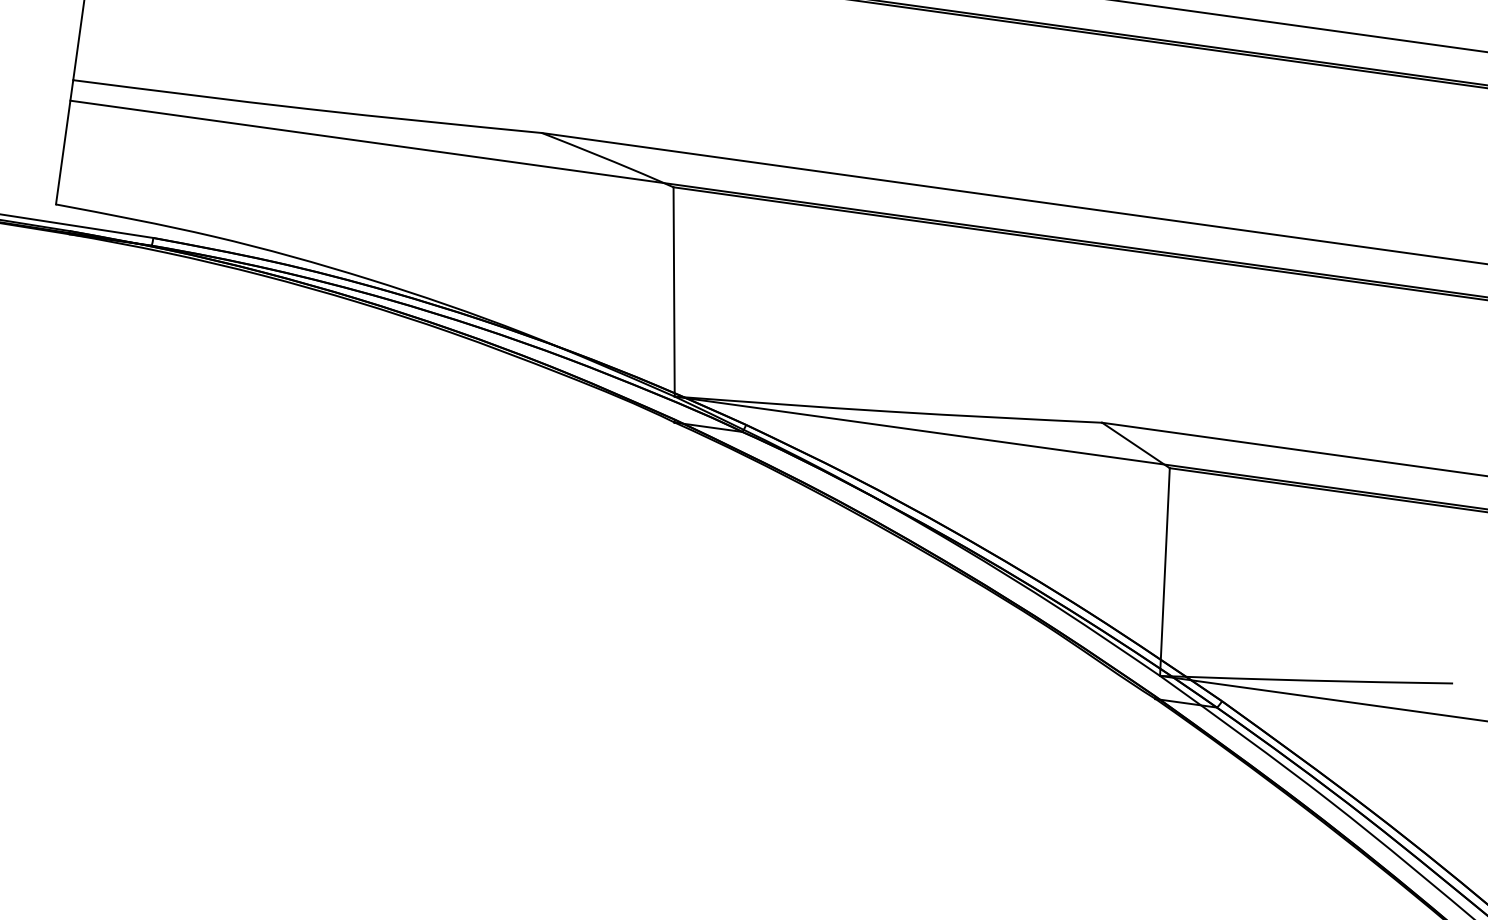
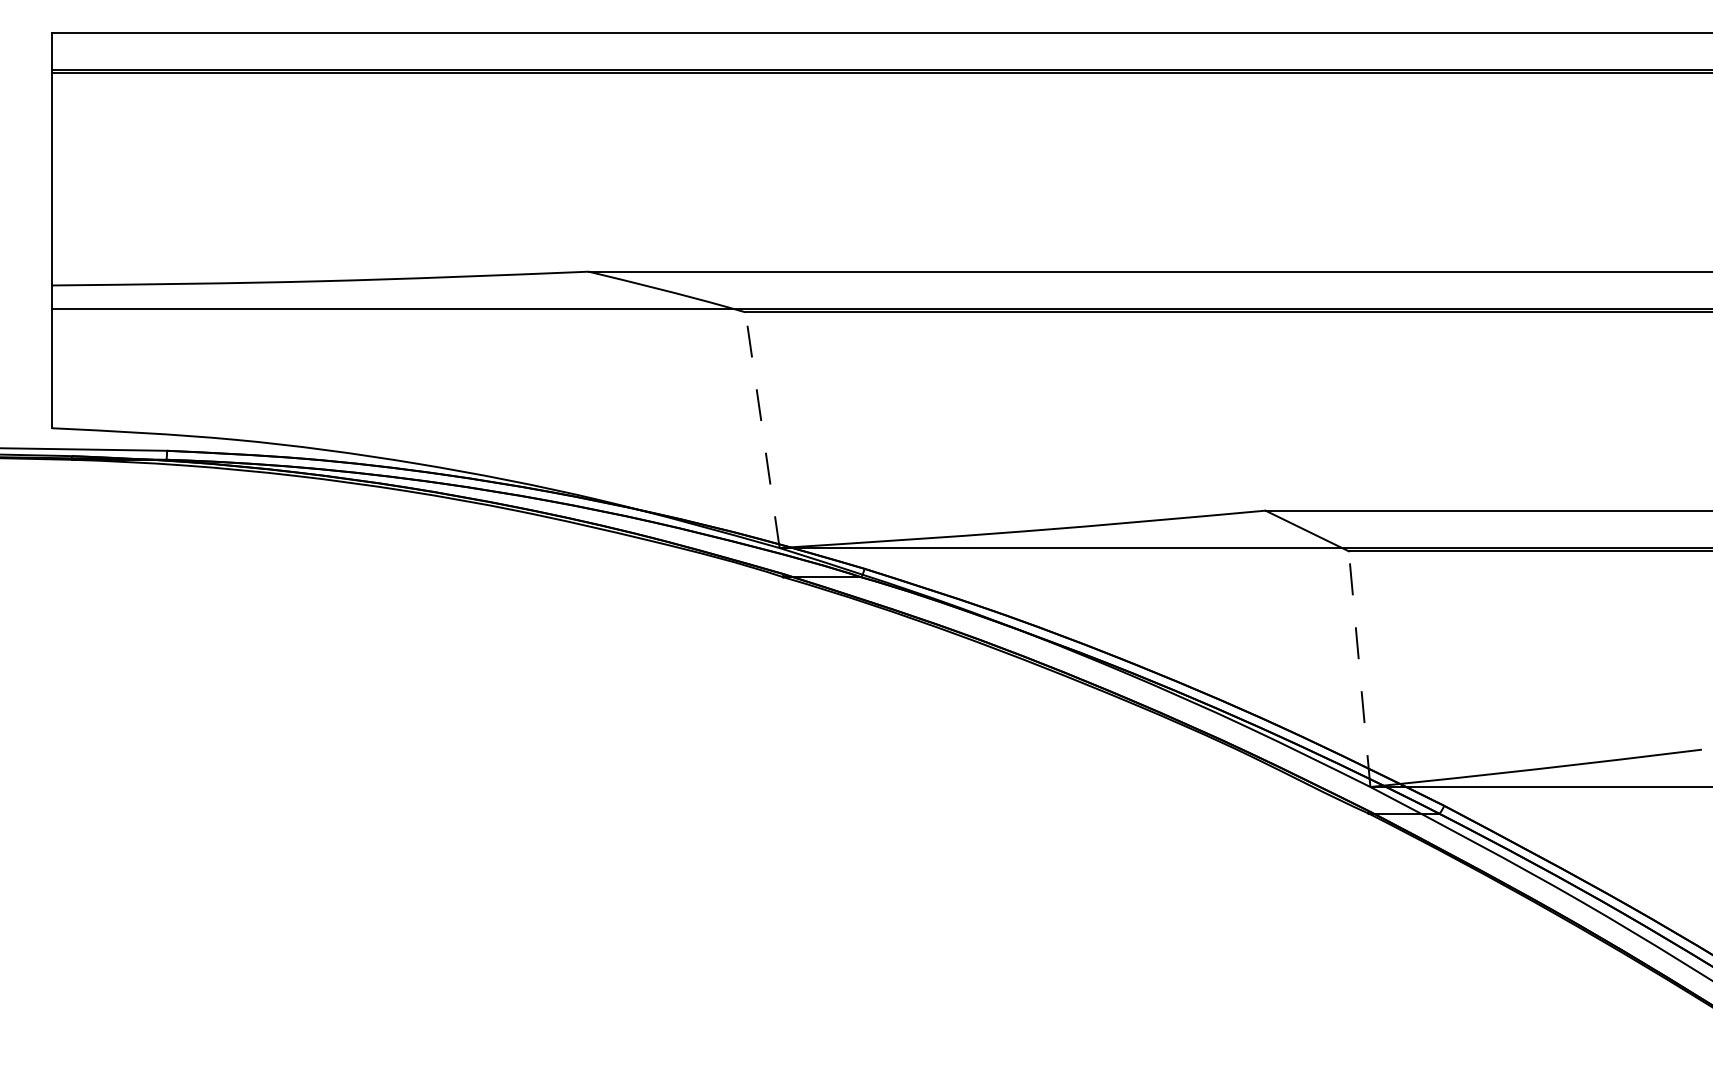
line: (674, 291) -> (762, 429), solid -> dashed
line: (1164, 571) -> (1359, 668), solid -> dashed

